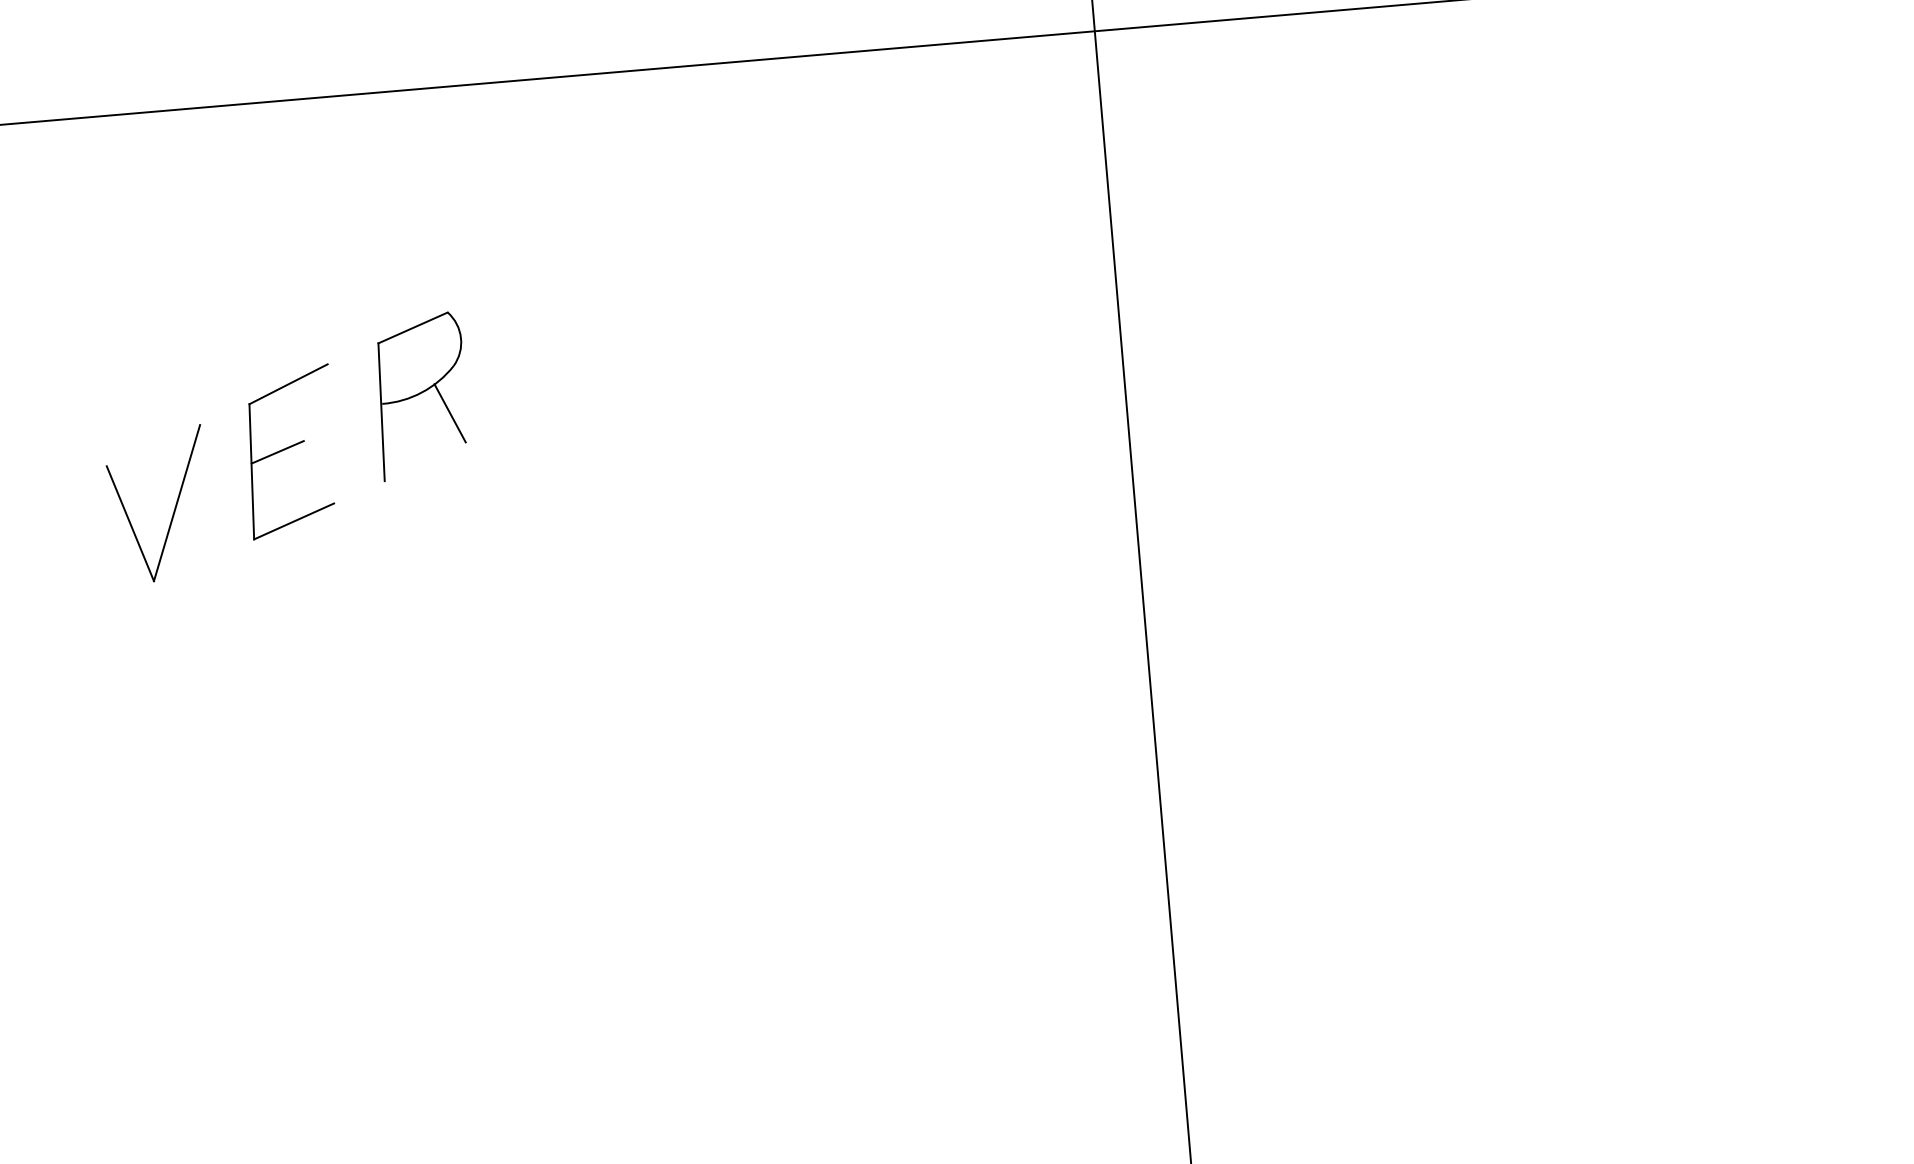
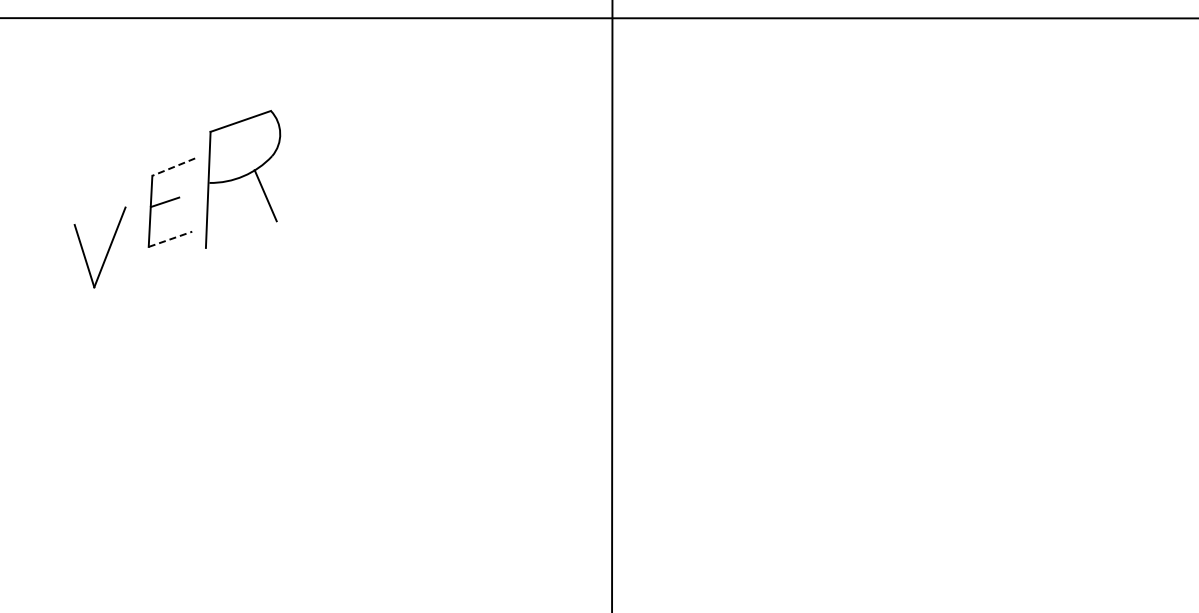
line: (288, 384) -> (173, 167), solid -> dashed
part: (420, 396) -> (242, 179), size x1.6
part: (172, 509) -> (107, 250), moved
line: (294, 521) -> (170, 239), solid -> dashed

